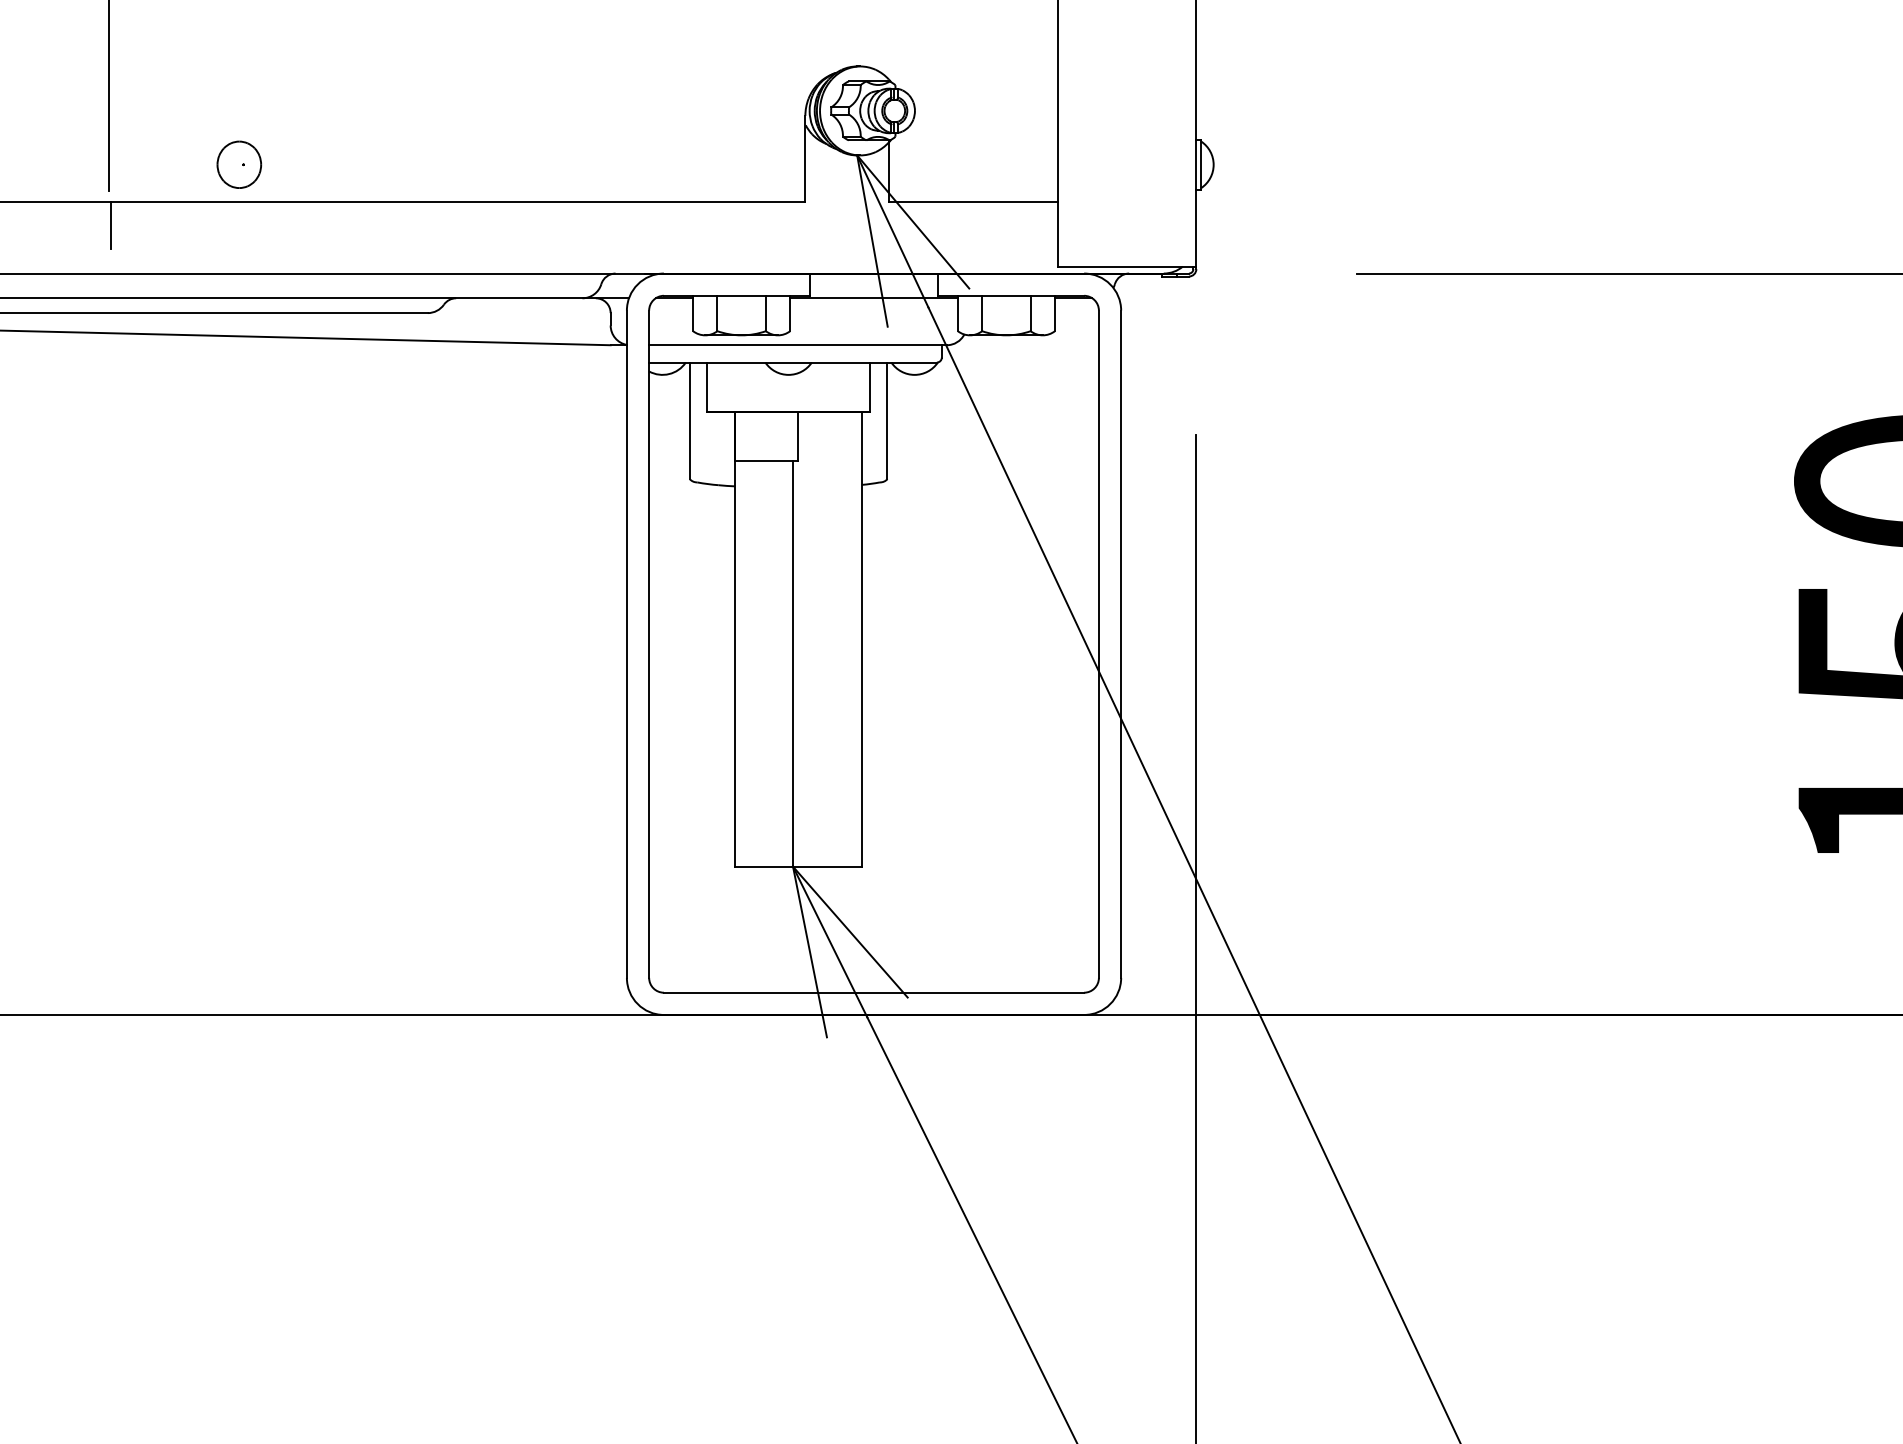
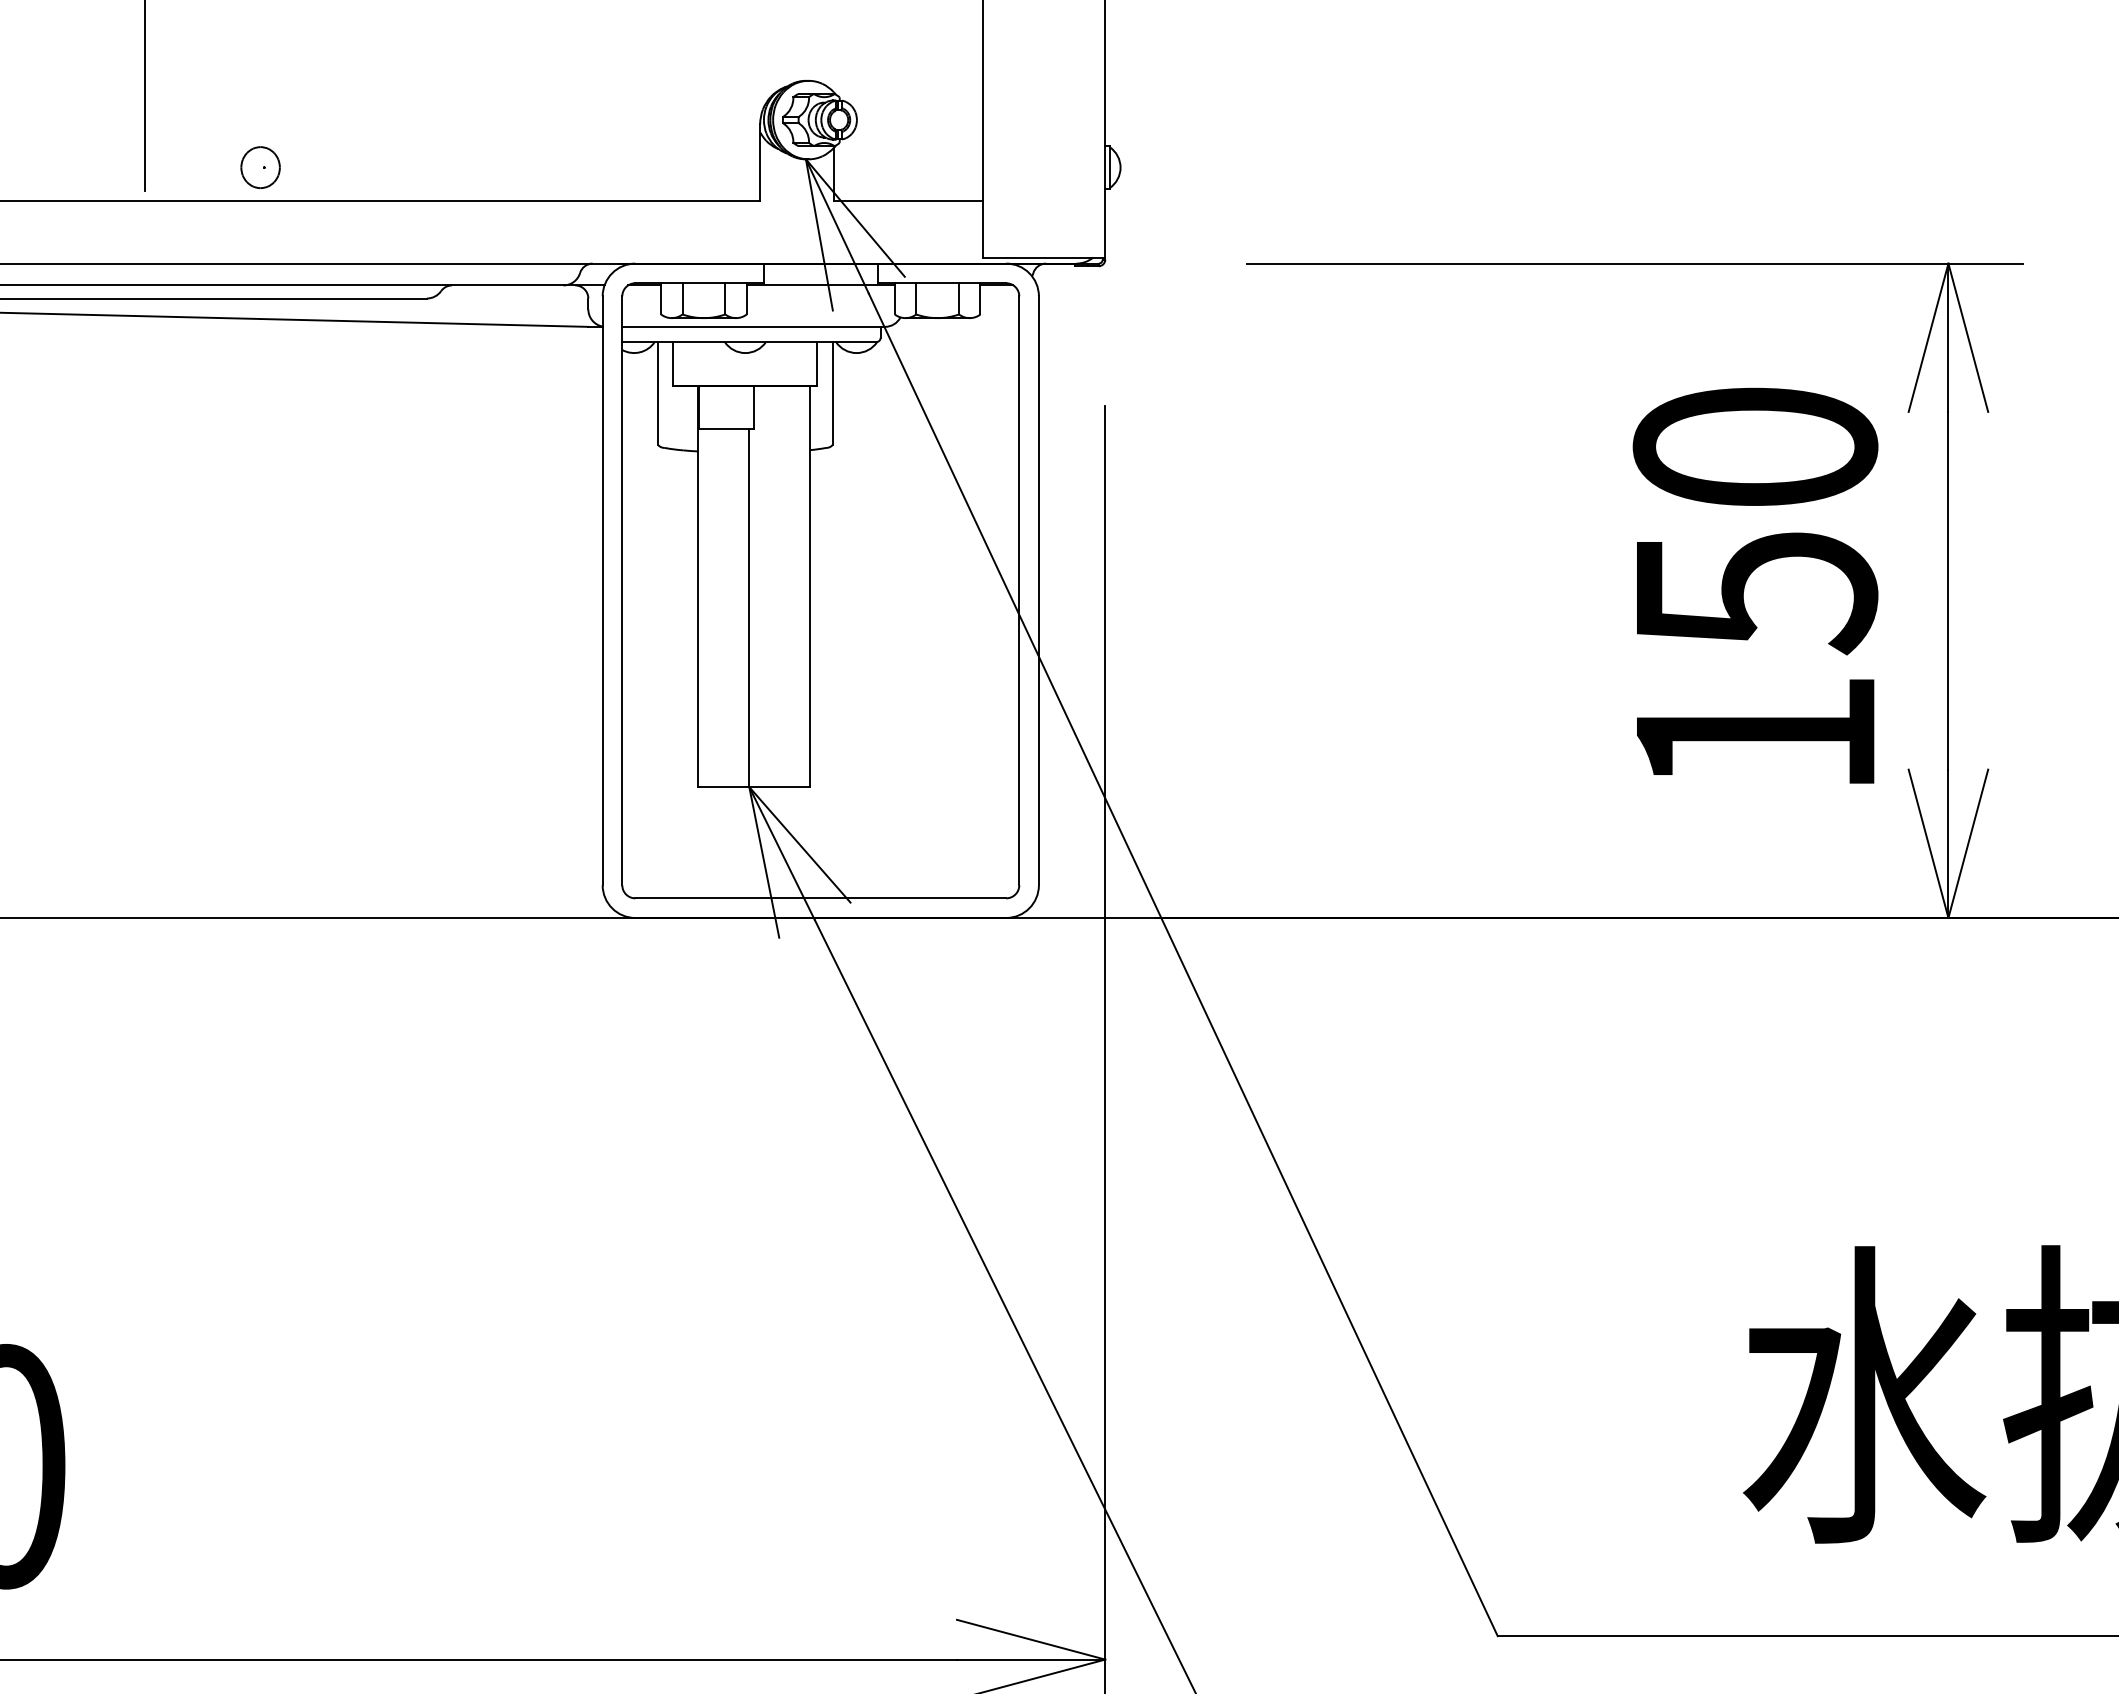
line: (111, 224) -> (147, 220), removed

